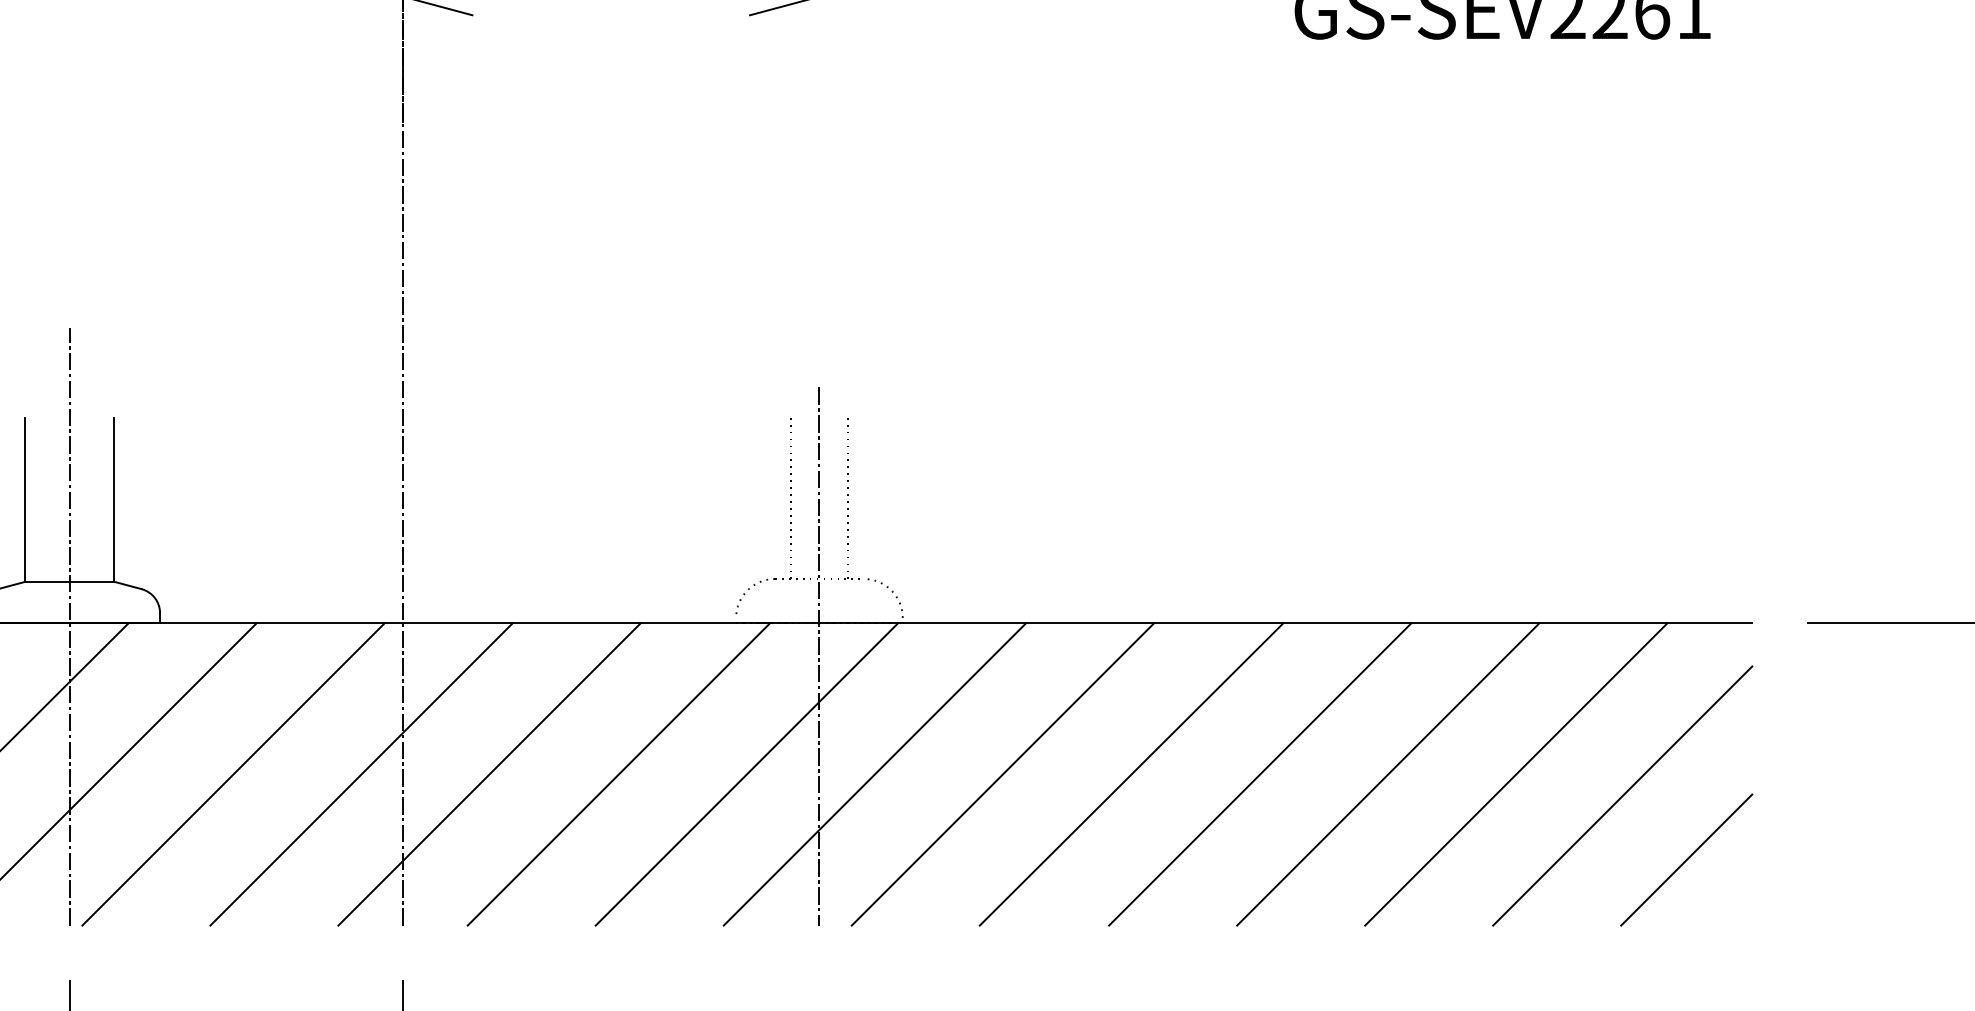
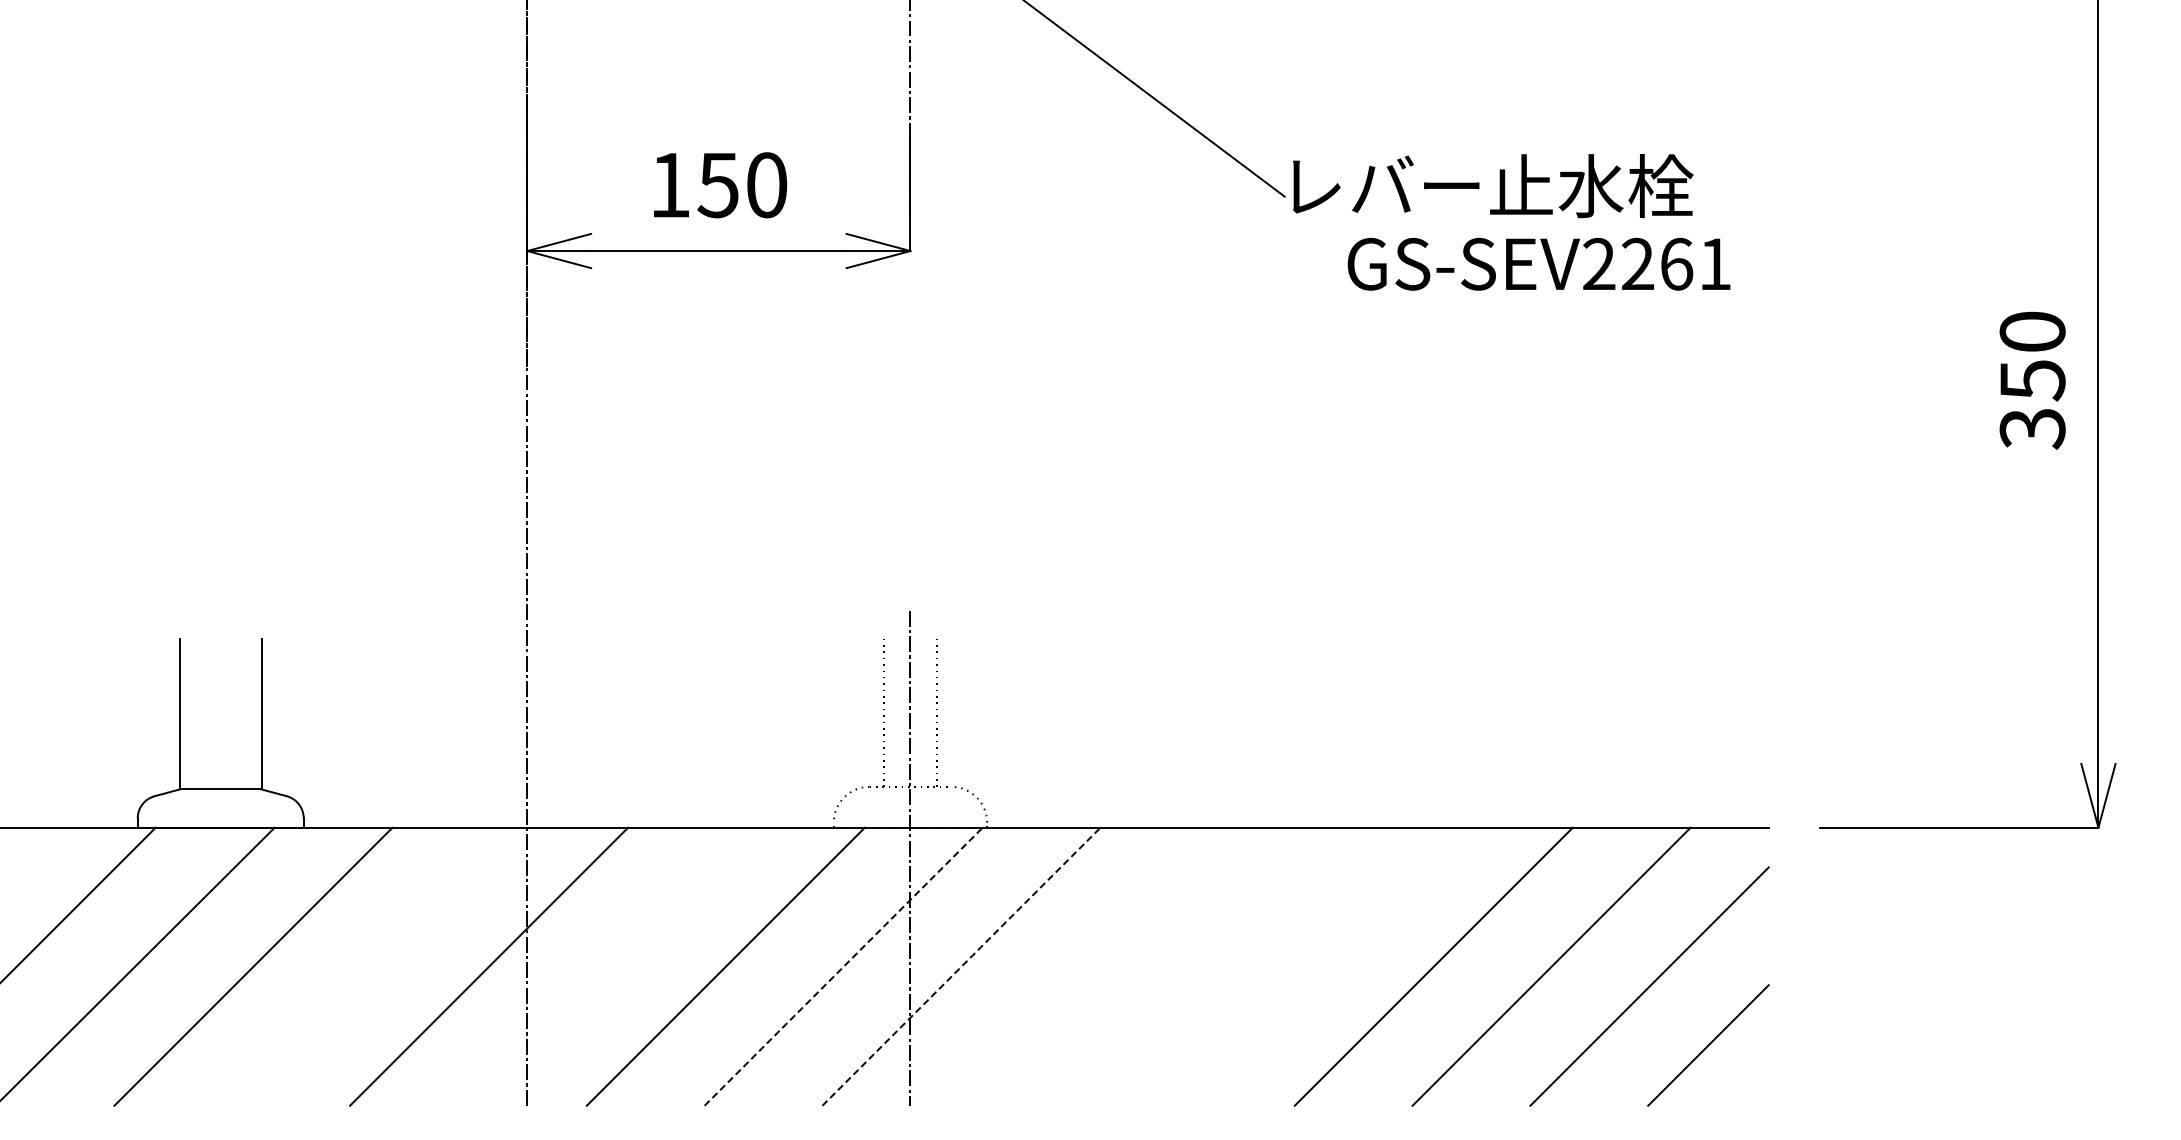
line: (69, 626) -> (220, 830), removed
line: (233, 774) -> (371, 966), removed
line: (489, 774) -> (606, 966), removed
line: (746, 774) -> (843, 966), solid -> dashed
line: (874, 774) -> (961, 966), solid -> dashed
line: (1003, 774) -> (1079, 966), removed
line: (1131, 774) -> (1197, 966), removed
line: (1259, 774) -> (1315, 966), removed

